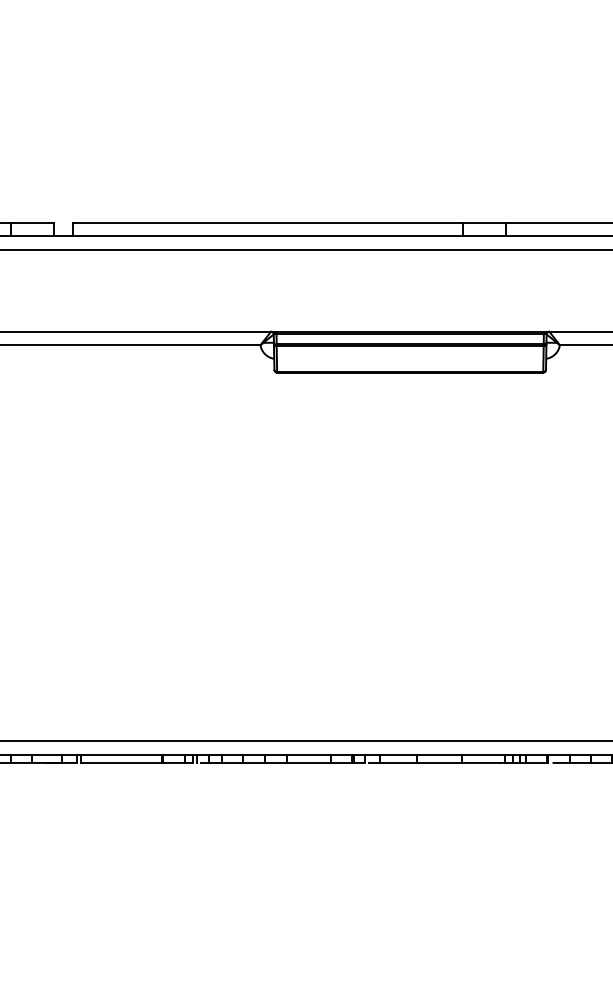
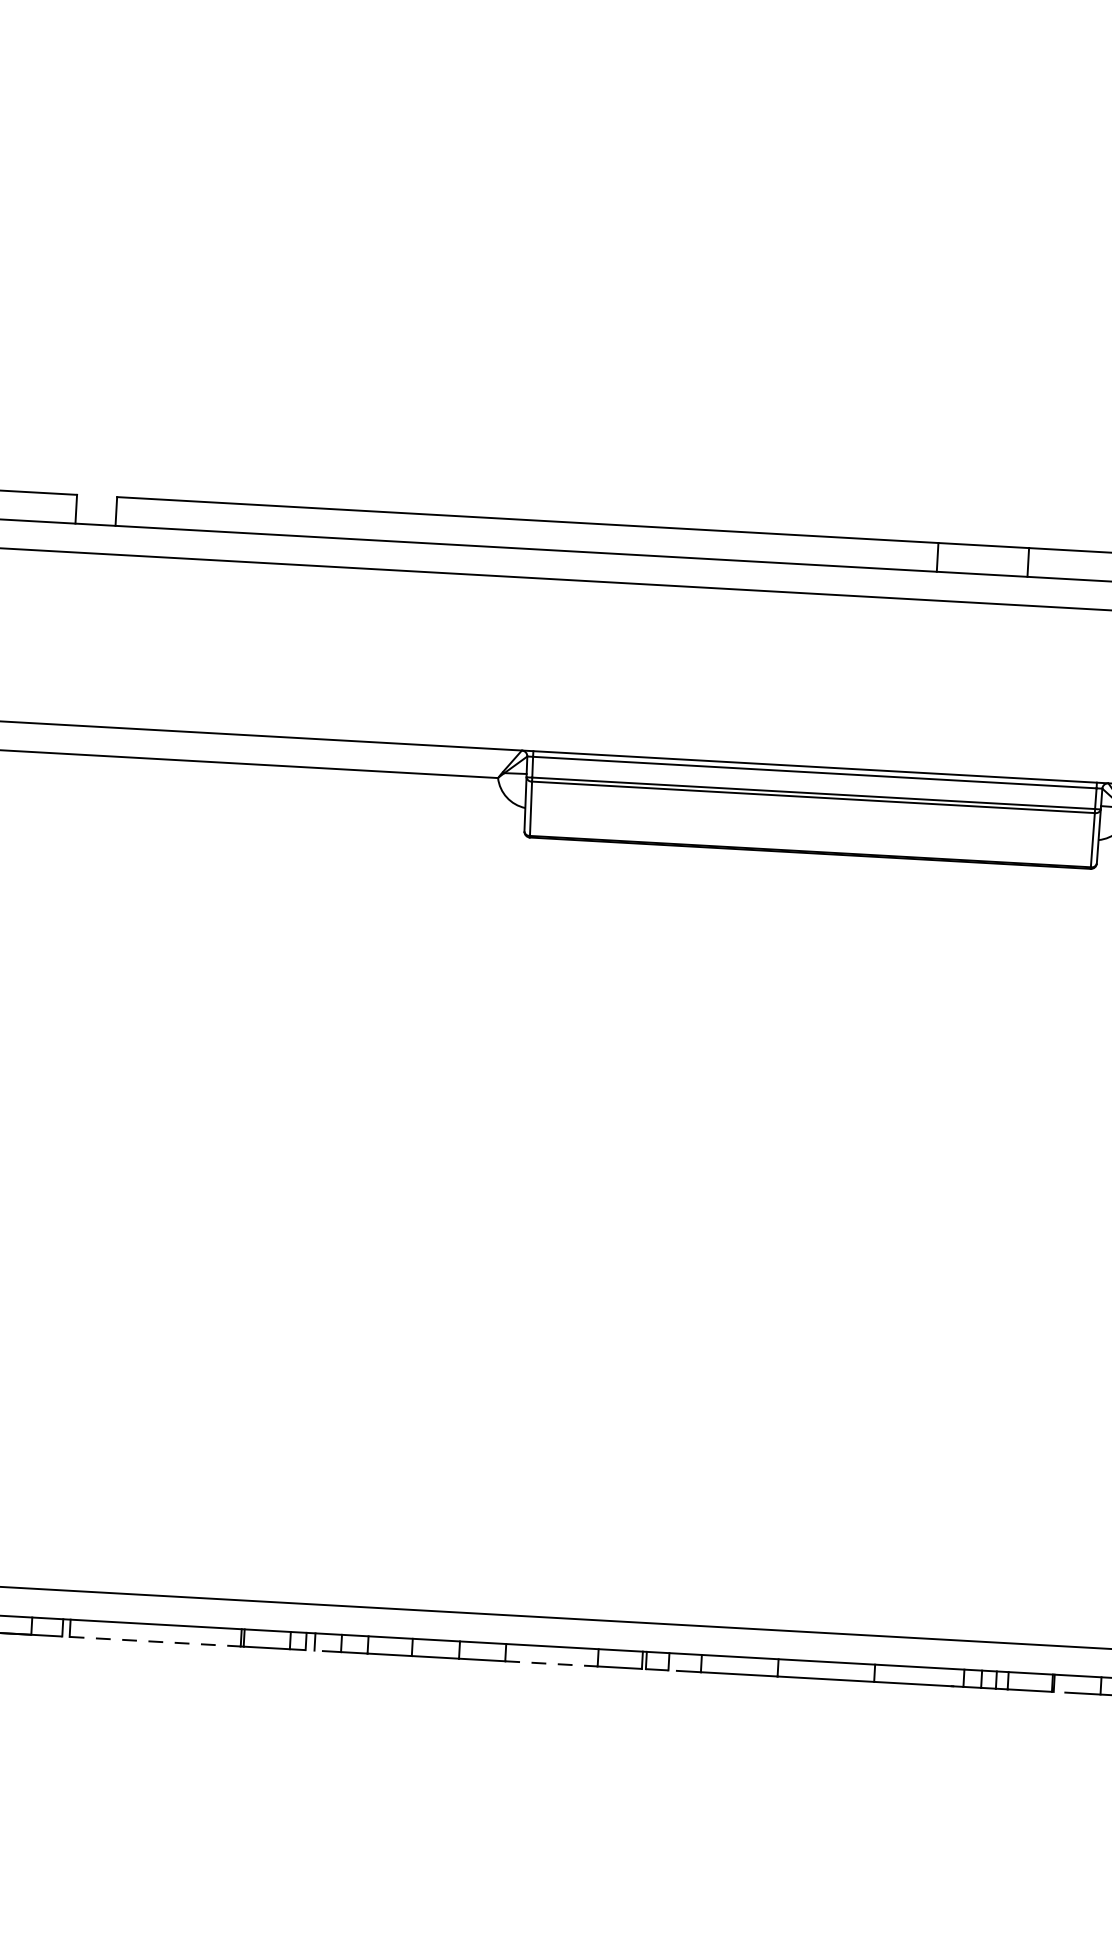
line: (121, 762) -> (155, 1640), solid -> dashed
line: (309, 762) -> (552, 1662), solid -> dashed

